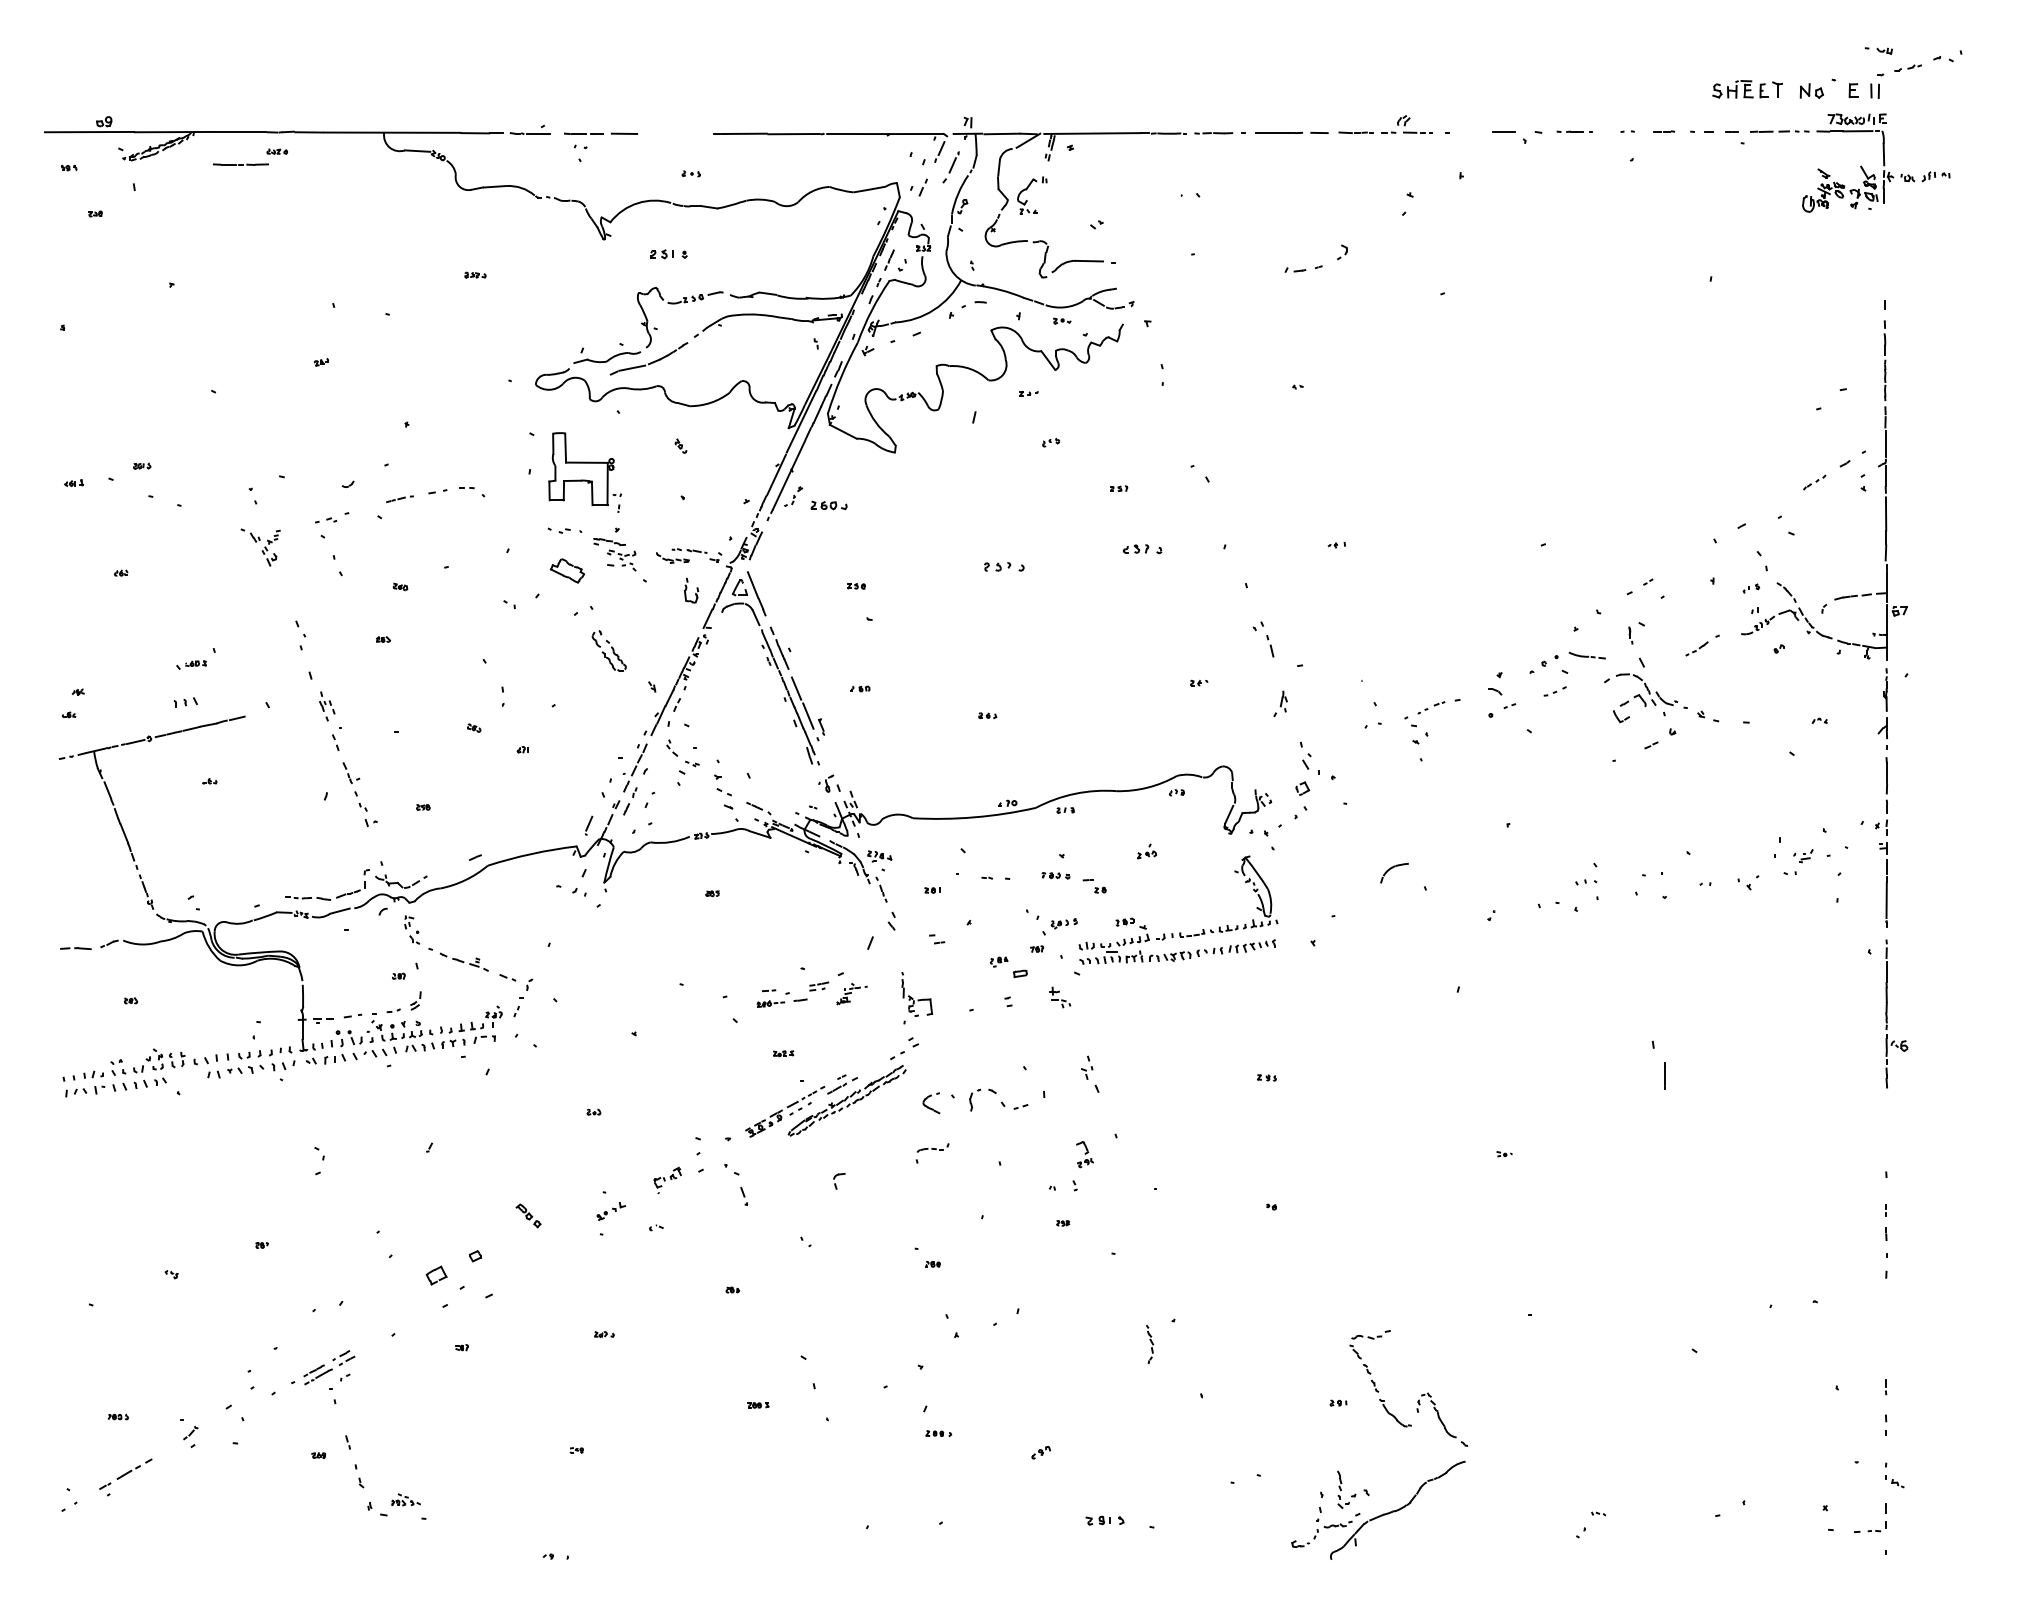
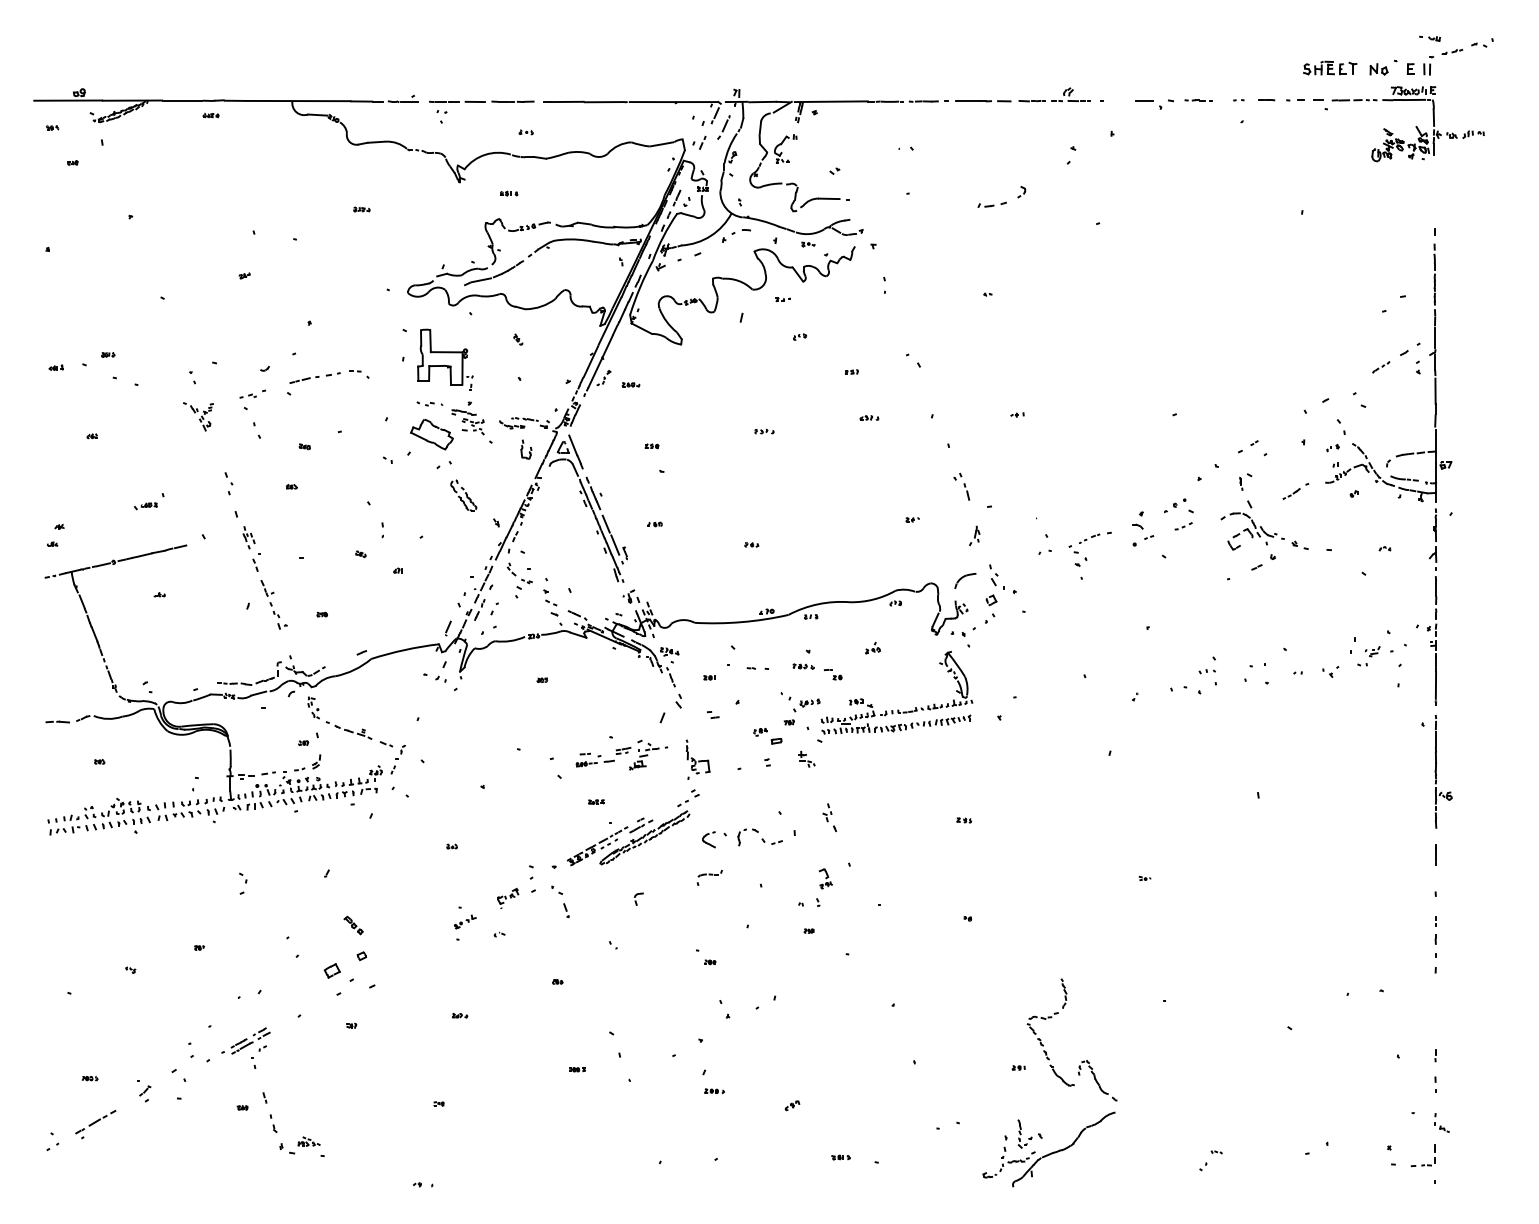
line: (240, 164) -> (512, 101), moved
part: (668, 254) -> (508, 193), size x0.62
part: (399, 499) -> (304, 380), size x1.43
part: (828, 505) -> (630, 384), size x0.62
part: (1141, 548) -> (868, 417), size x0.62
part: (1004, 566) -> (764, 431), size x0.62
part: (567, 570) -> (431, 434), size x1.67
part: (1586, 655) -> (1403, 478), moved
part: (185, 702) -> (141, 820), moved
part: (1394, 873) -> (965, 581), moved
part: (851, 993) -> (648, 756), size x1.67
line: (1664, 1075) -> (1435, 854), moved
part: (528, 1215) -> (353, 925), moved
part: (1150, 1343) -> (1064, 992), moved
part: (1104, 1520) -> (840, 1157), size x0.62

